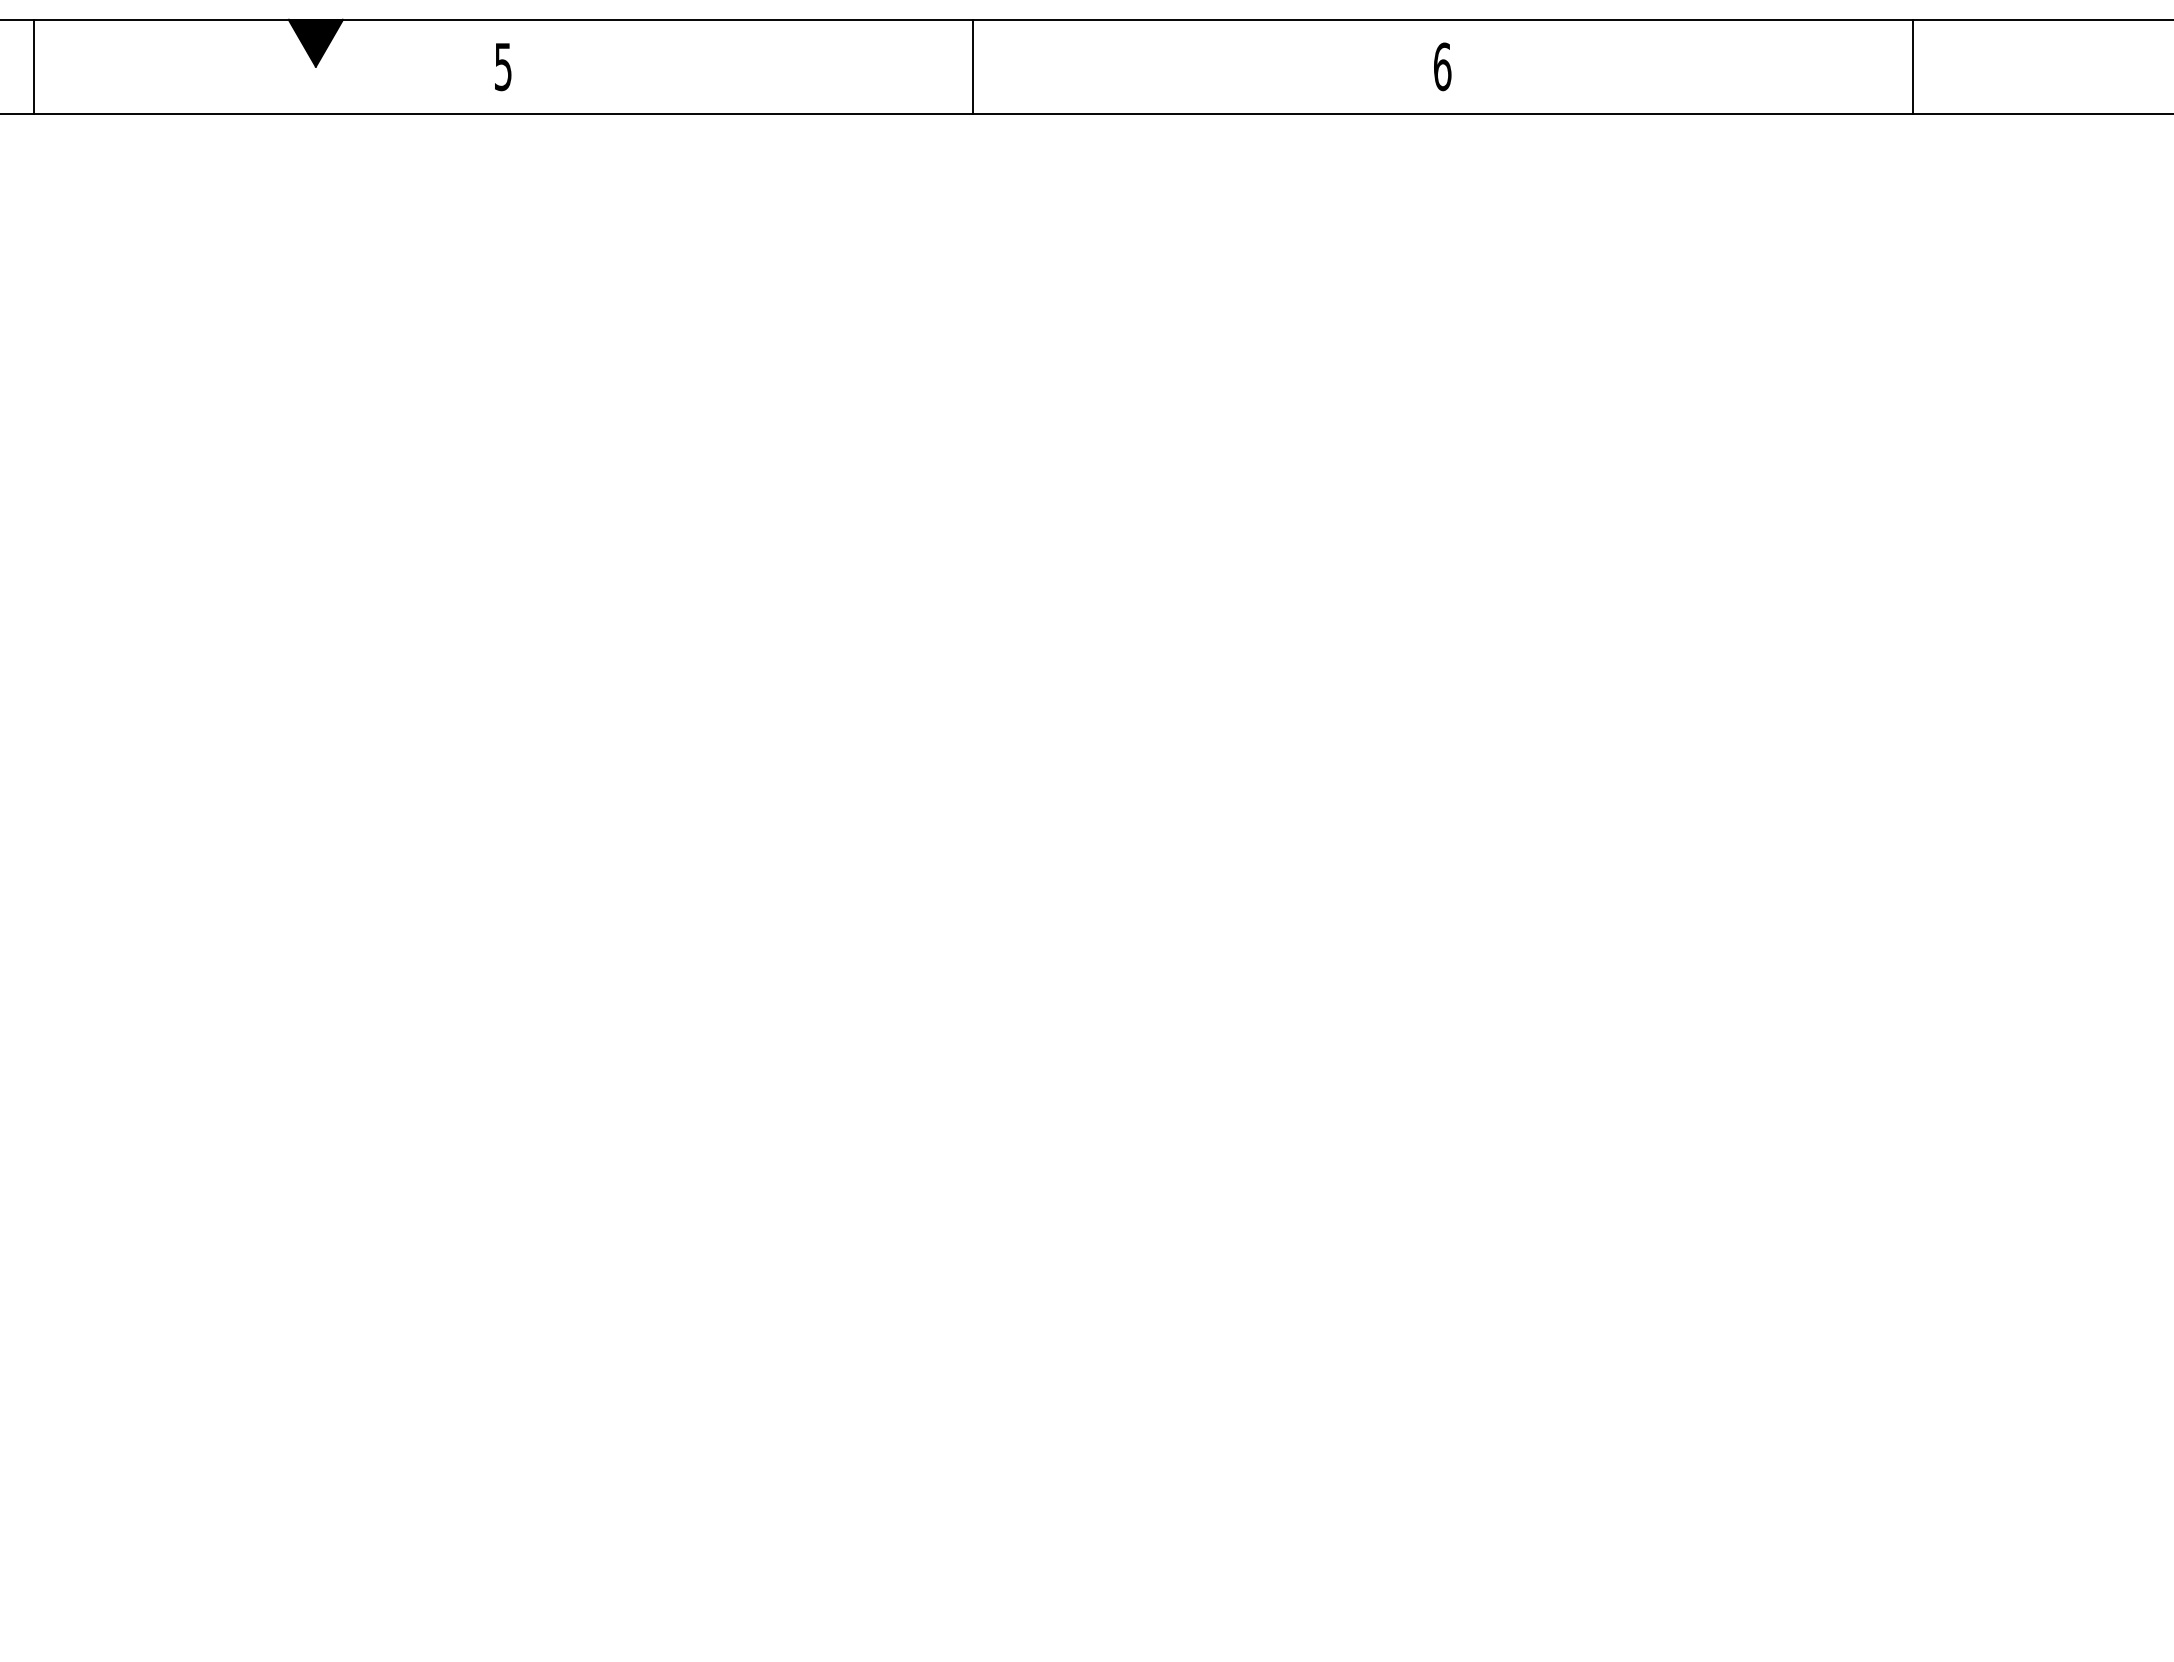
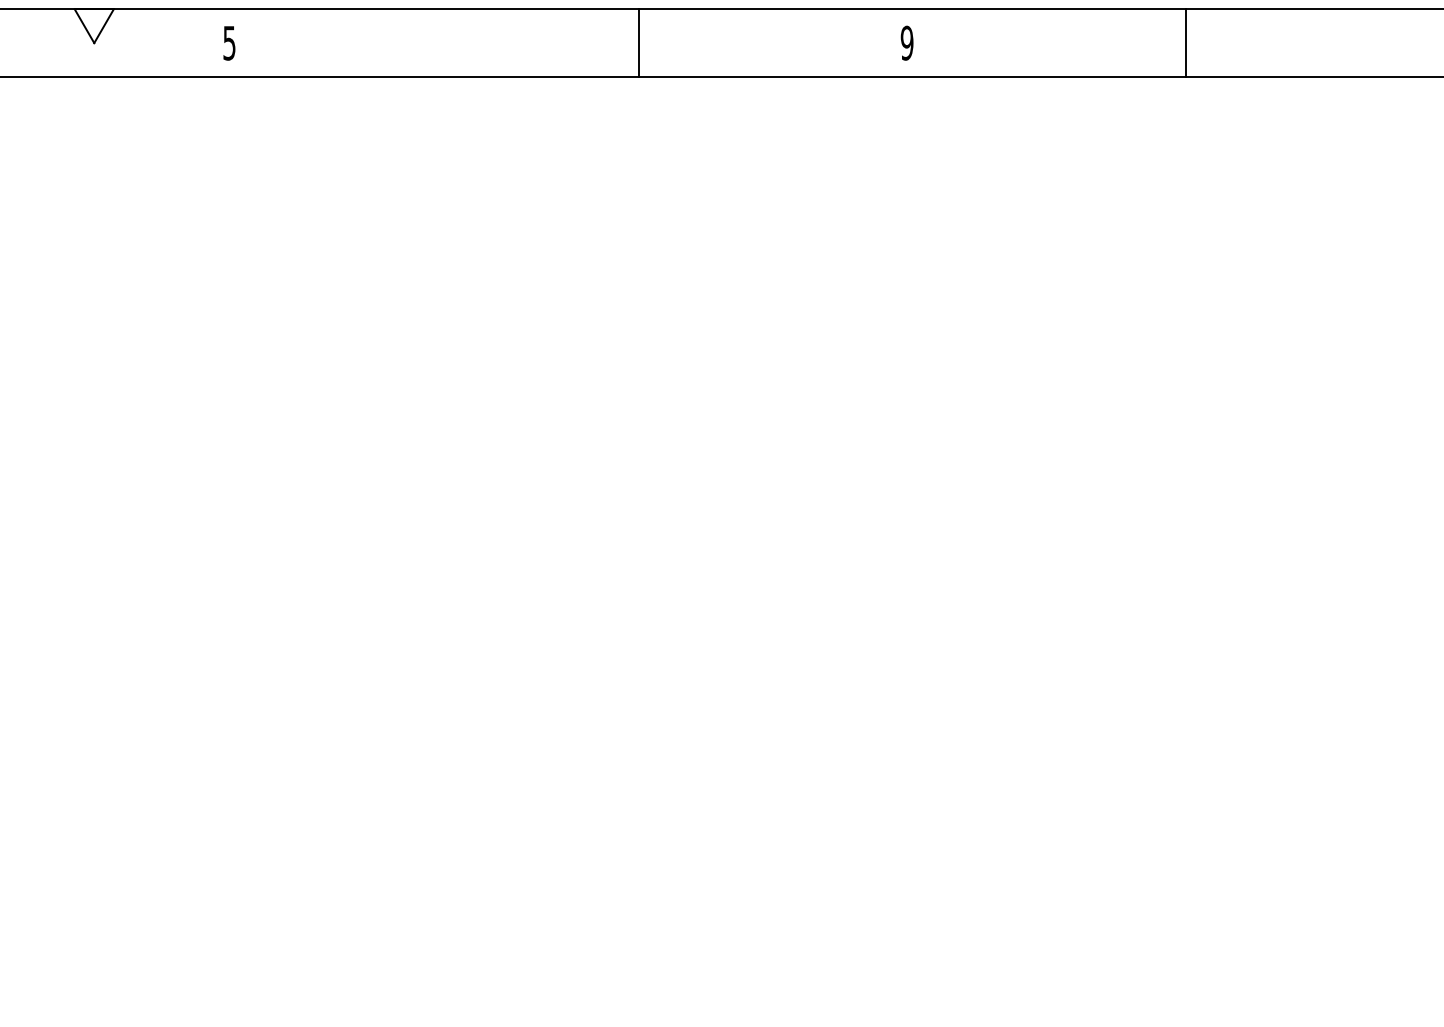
fill: (315, 42) -> (94, 25), removed
line: (973, 66) -> (639, 42), moved
text: (1442, 66) -> (907, 42), 6 -> 9
line: (1912, 66) -> (1186, 42), moved

